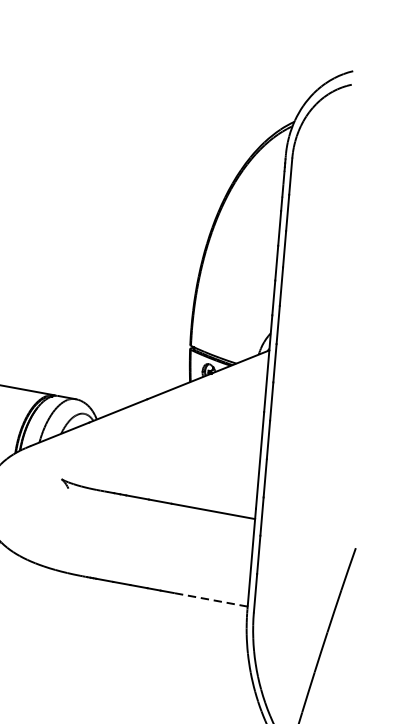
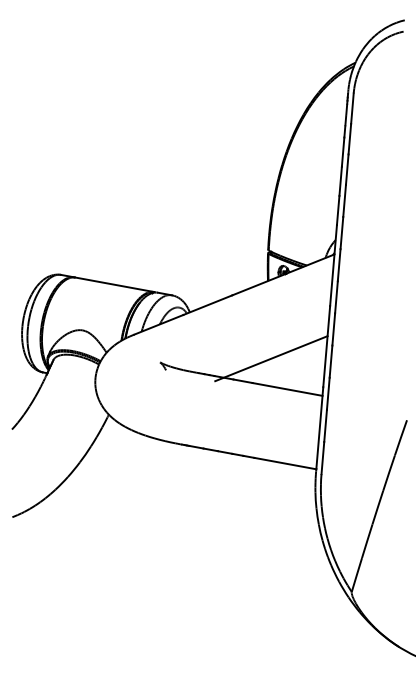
line: (194, 474) -> (271, 358), added
line: (209, 599) -> (284, 463), dashed -> solid

